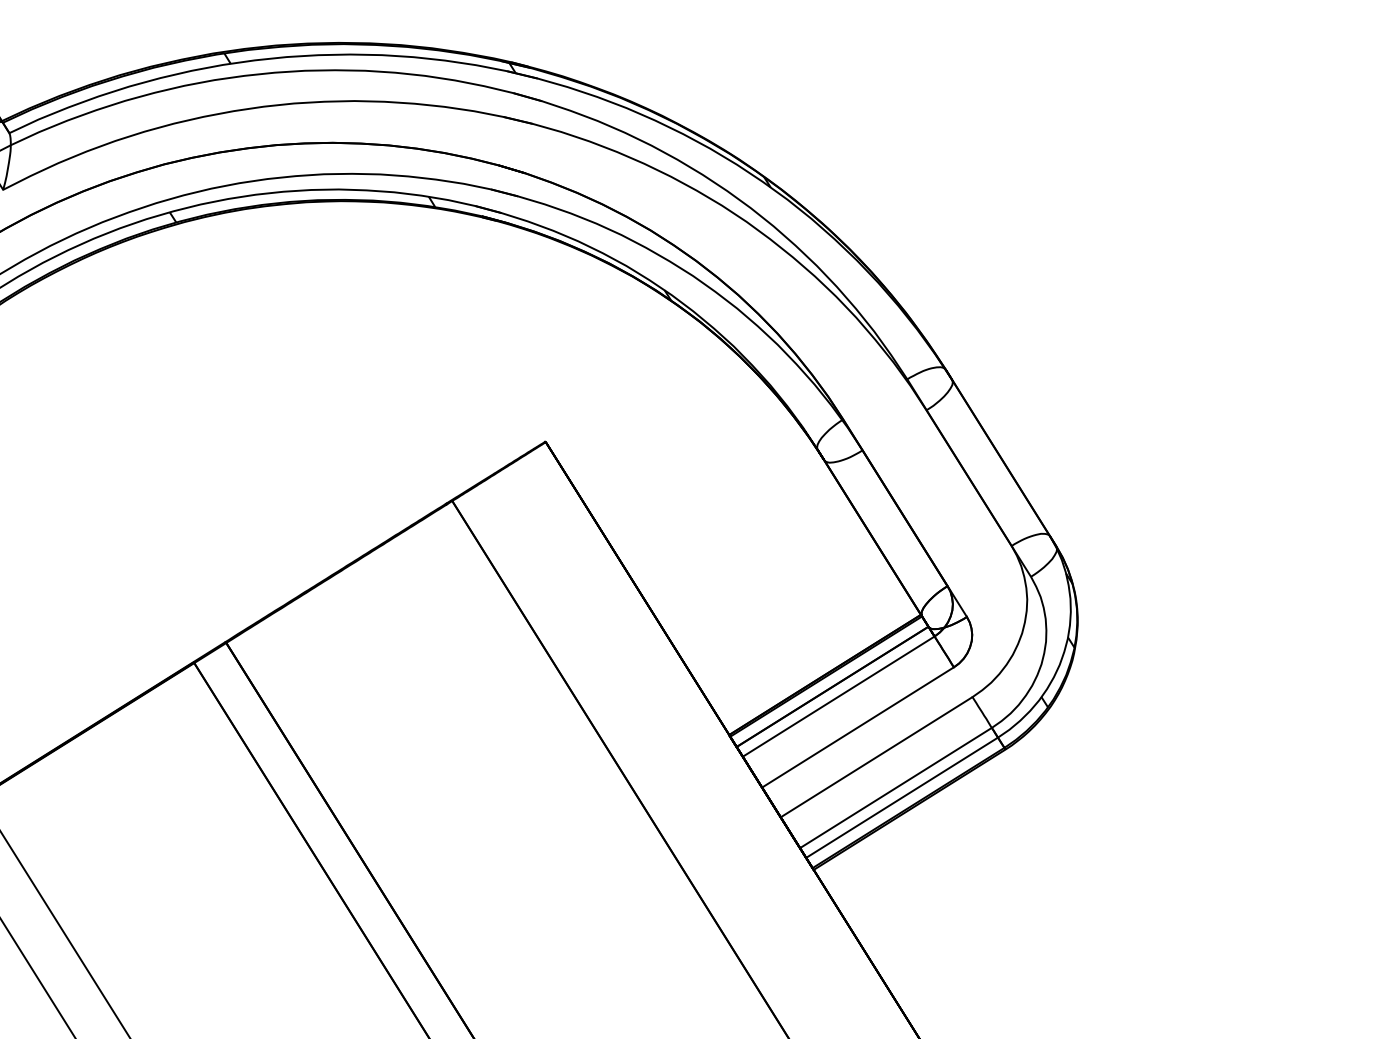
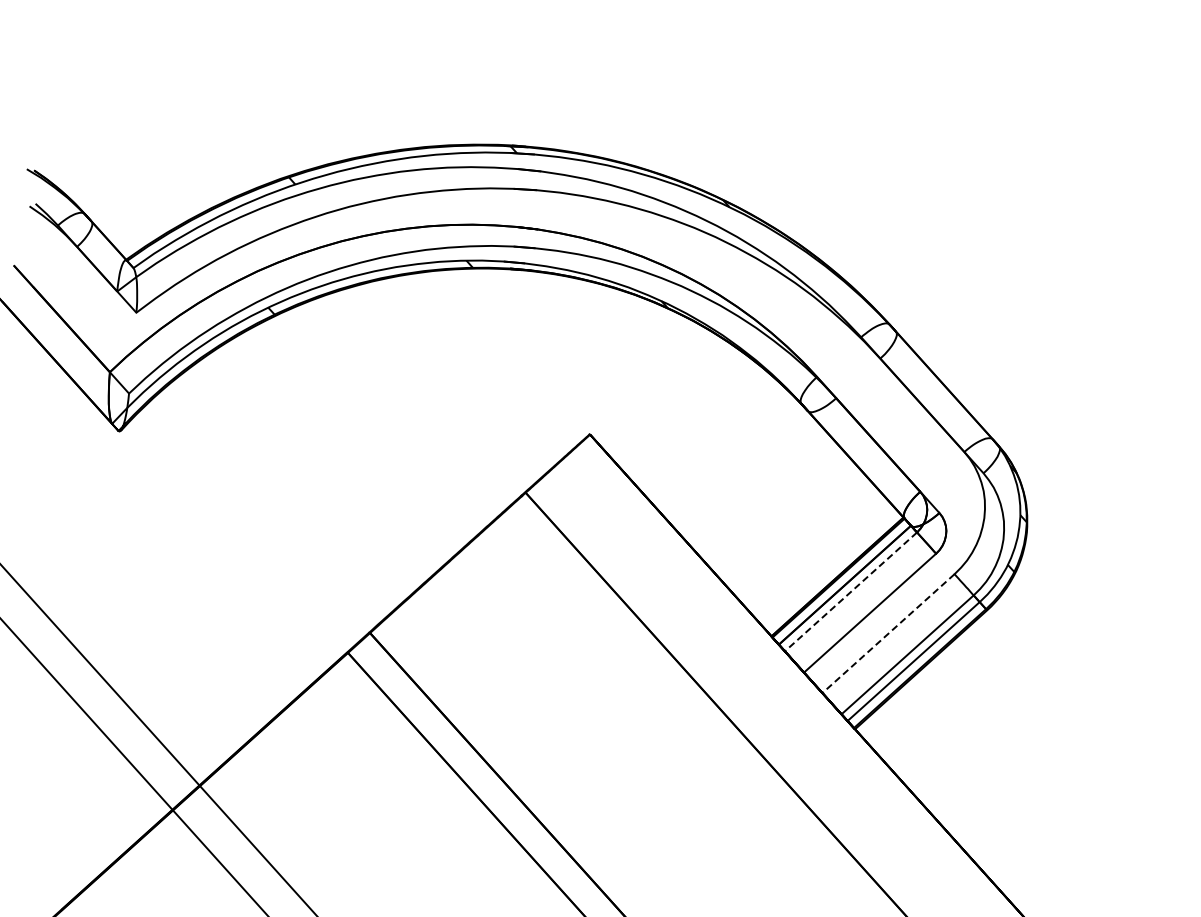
line: (838, 695) -> (850, 591), solid -> dashed
line: (876, 757) -> (888, 633), solid -> dashed

